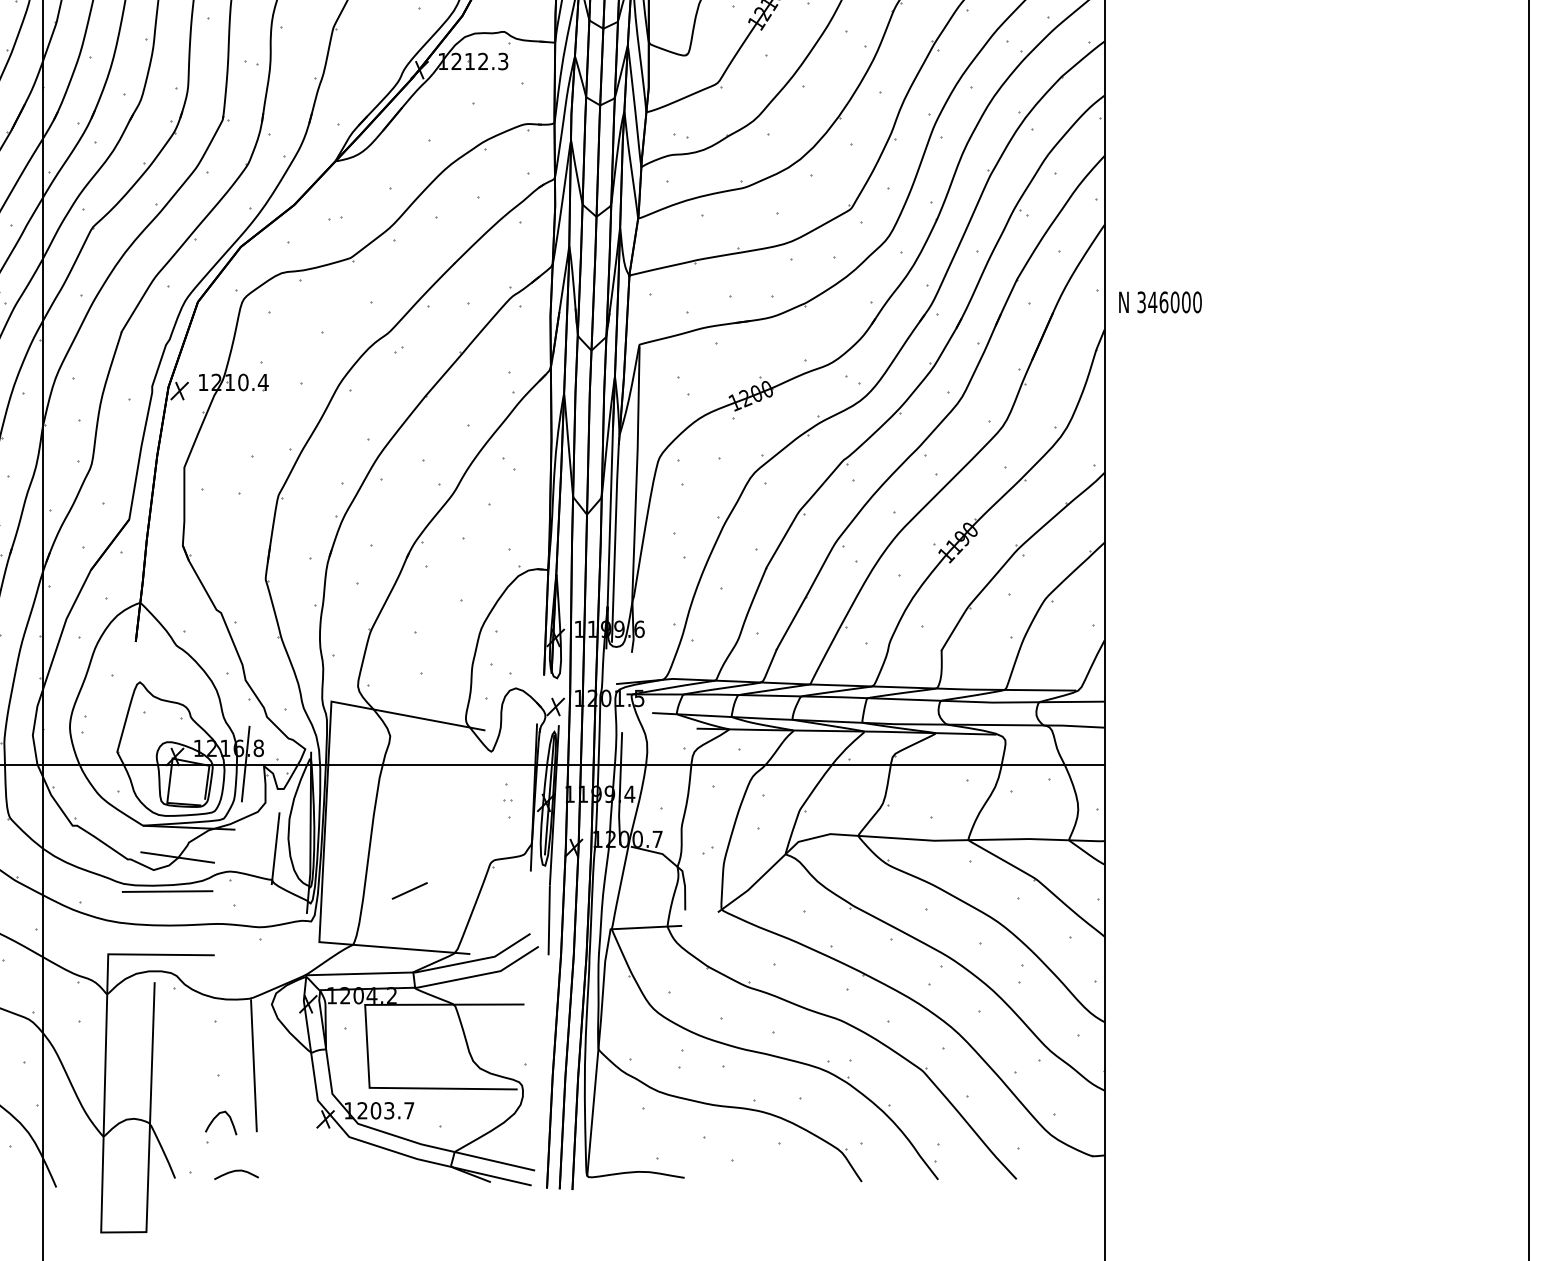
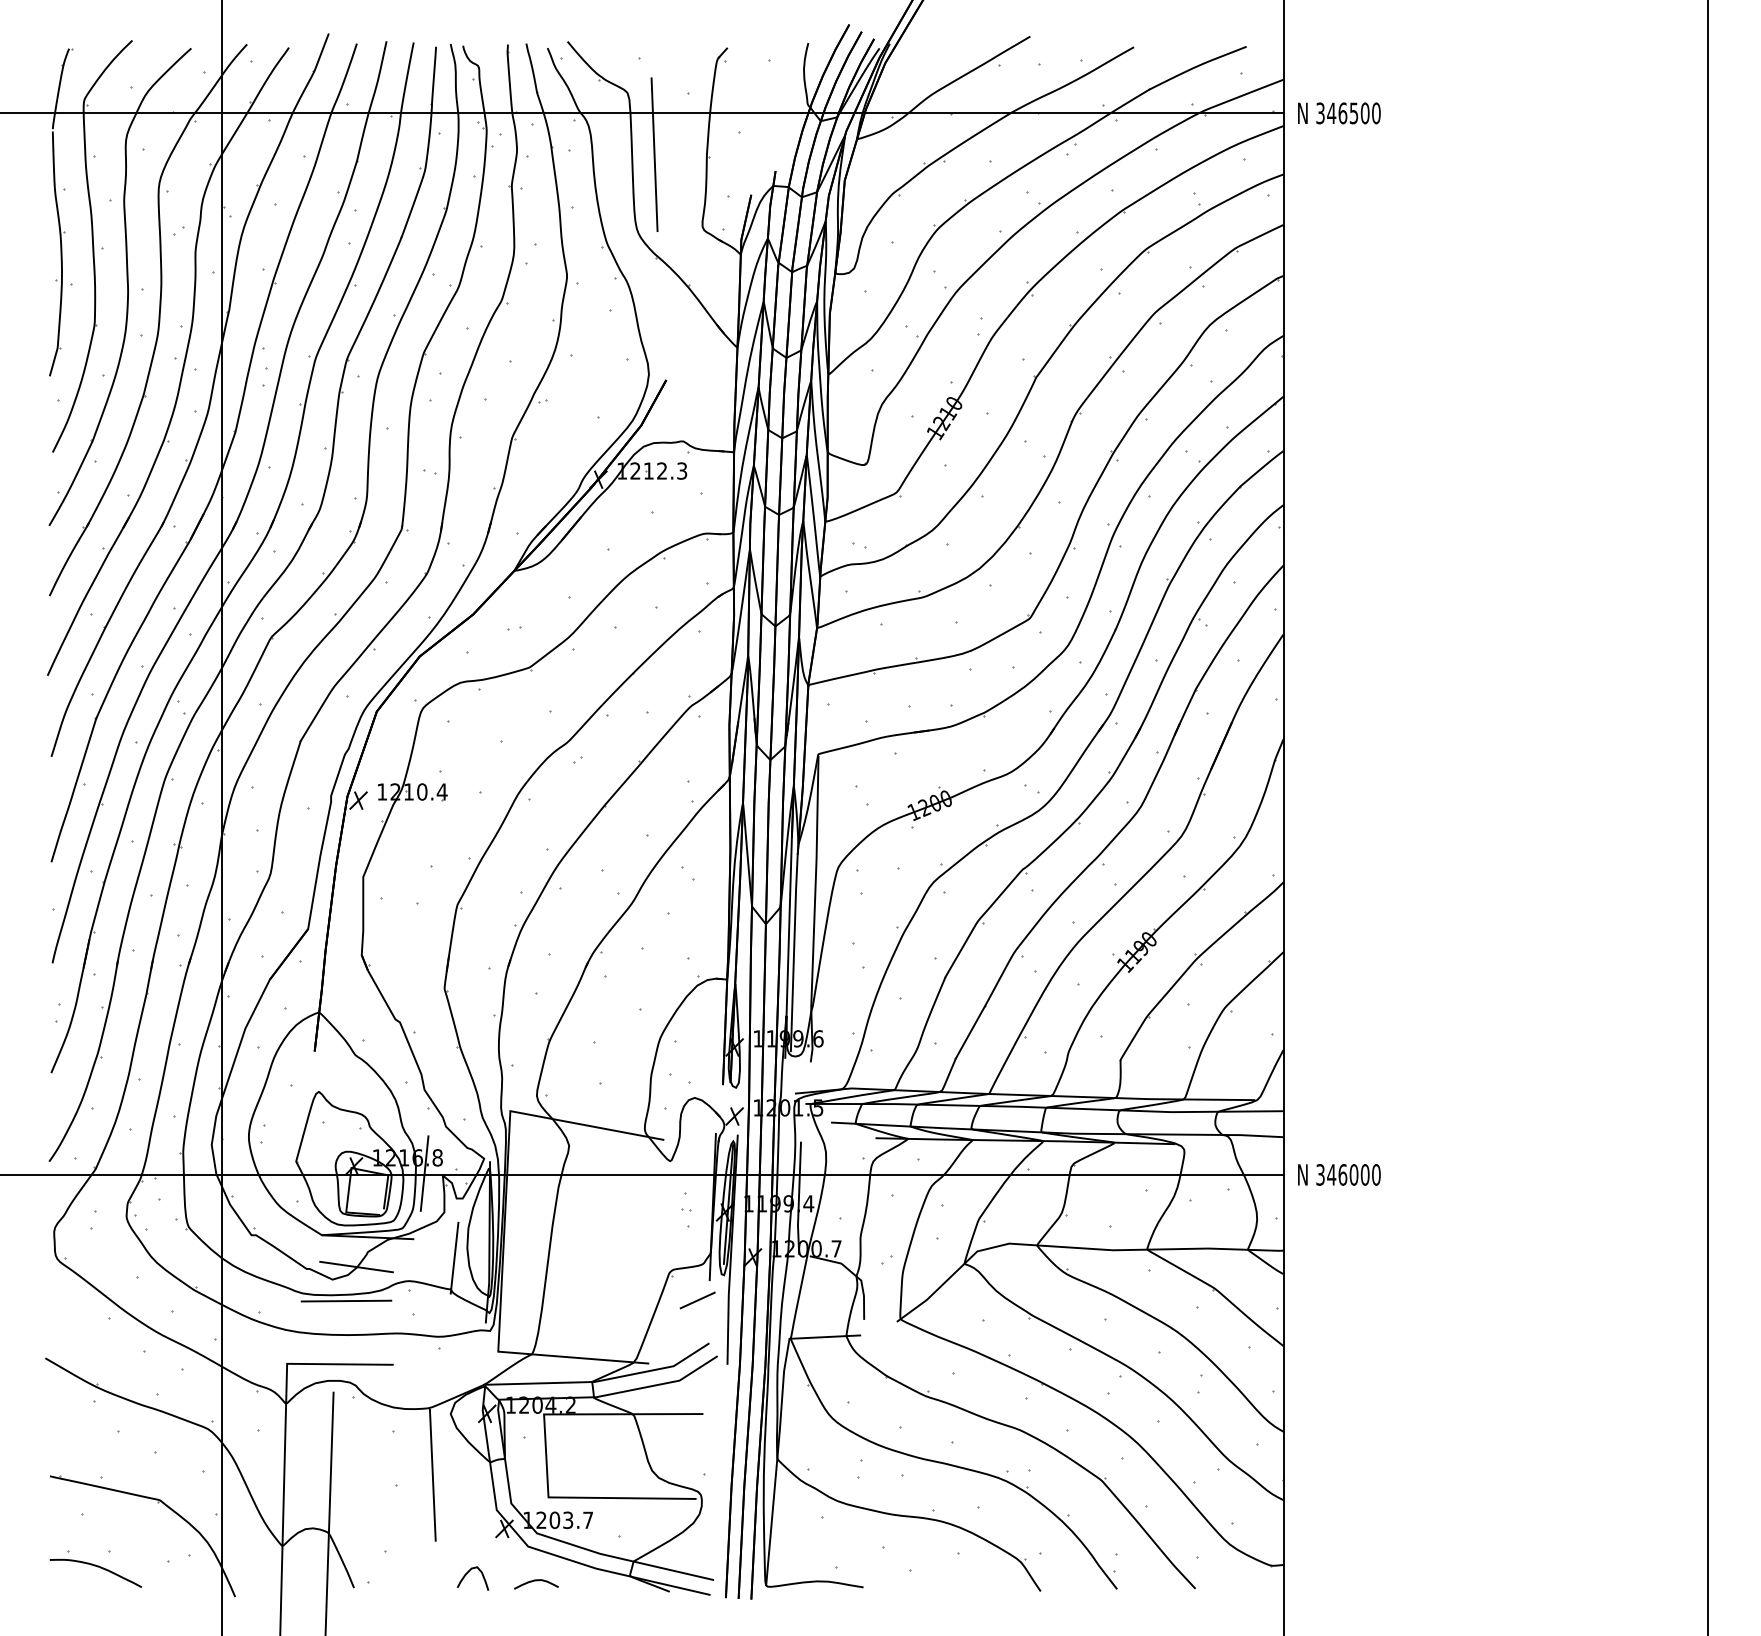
text: (1160, 301) -> (1339, 1174), moved
line: (409, 890) -> (697, 1300), moved
curve: (216, 1117) -> (468, 1573), moved
curve: (236, 1171) -> (536, 1581), moved

